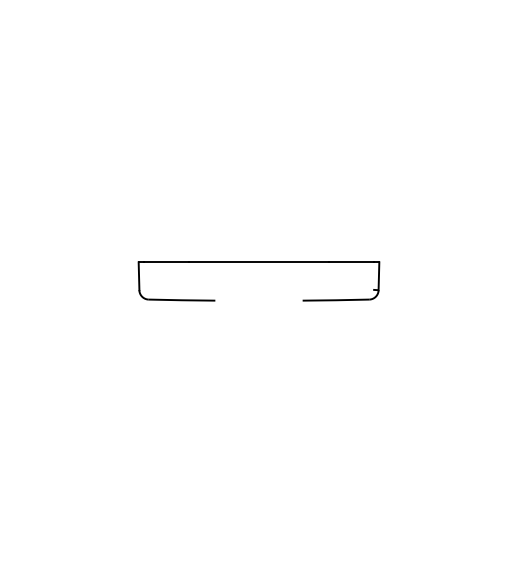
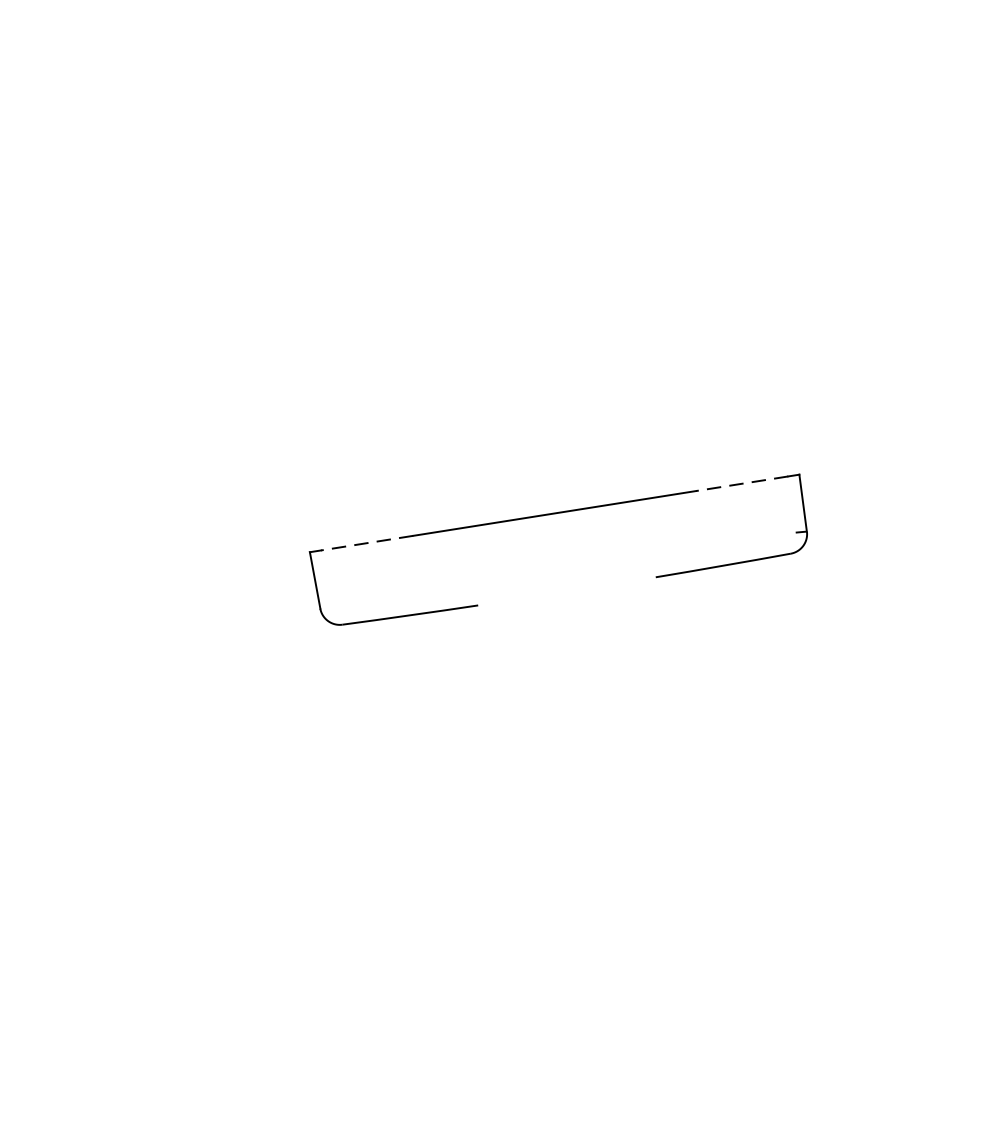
line: (166, 262) -> (366, 543), solid -> dashed
line: (351, 262) -> (742, 483), solid -> dashed

